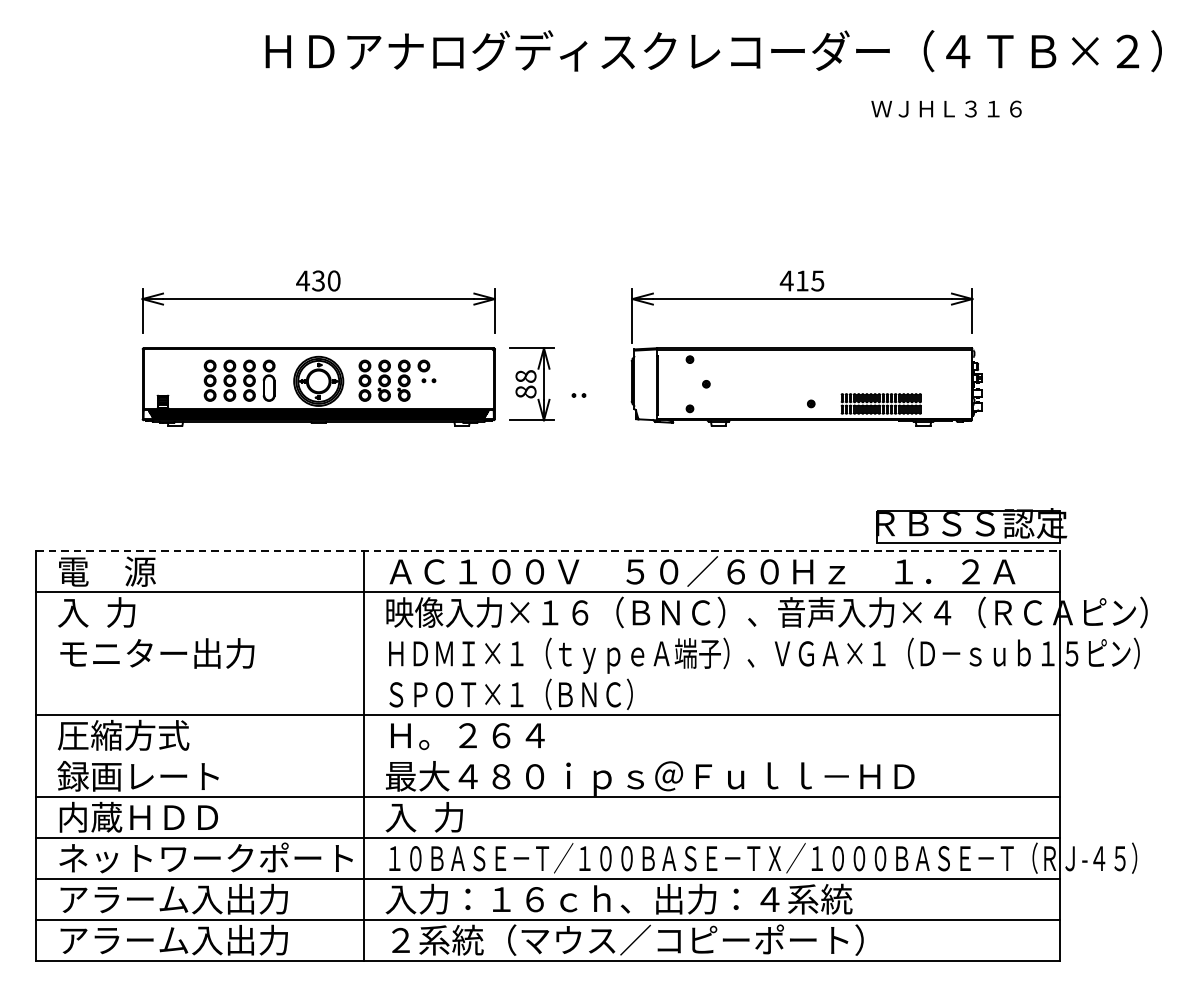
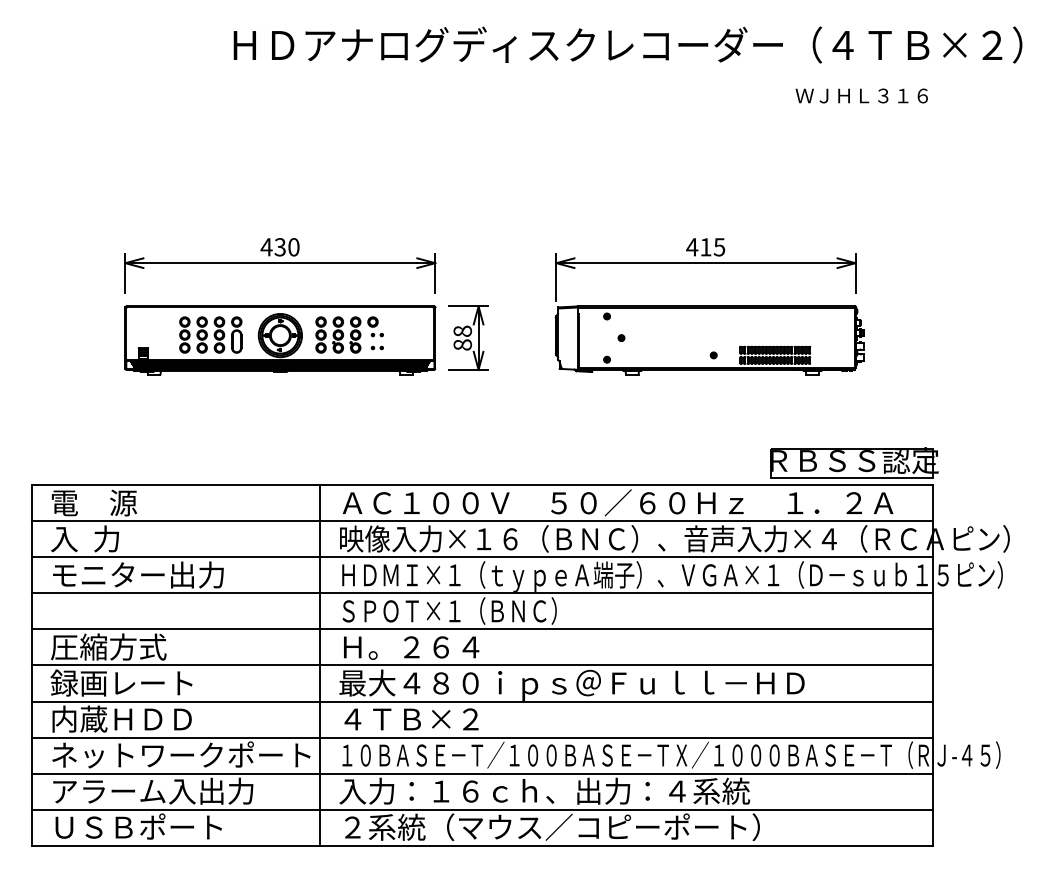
text: (946, 108) -> (861, 95), moved
part: (577, 394) -> (376, 347), moved
line: (548, 551) -> (482, 485), dashed -> solid
line: (547, 633) -> (481, 557), added
line: (547, 674) -> (481, 593), added
line: (547, 756) -> (481, 665), added
text: (464, 816) -> (408, 718), 入  力 -> ４ＴＢ×２
text: (174, 939) -> (153, 826), アラーム入出力 -> ＵＳＢポート

